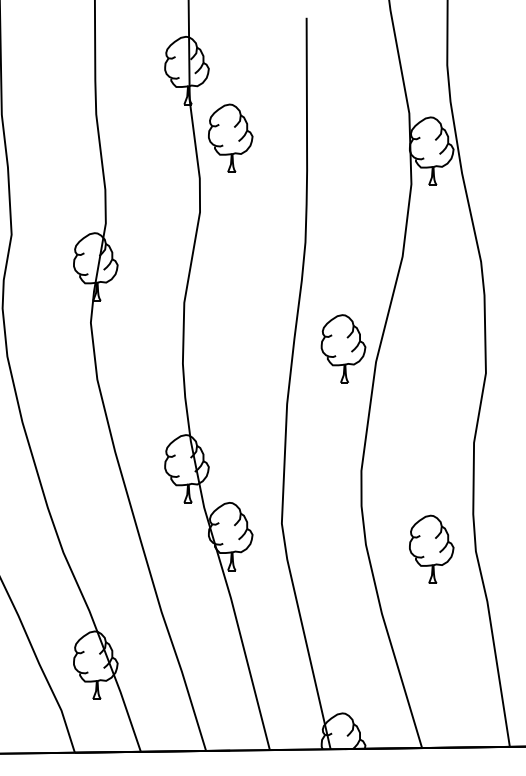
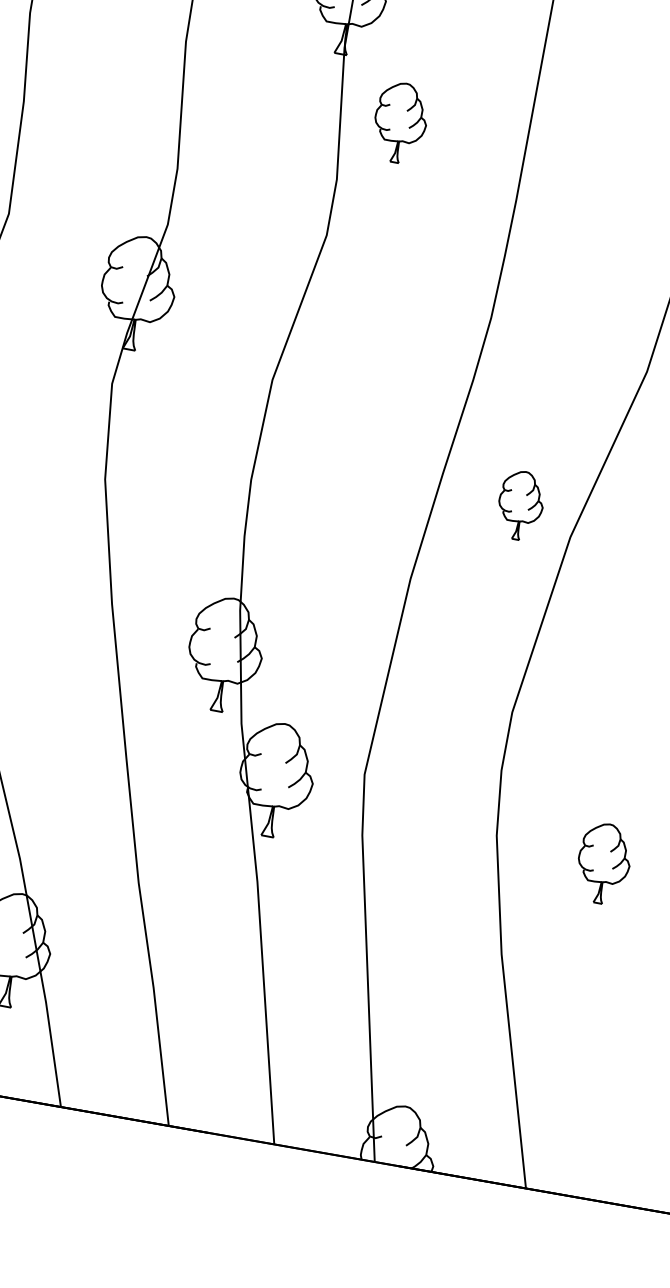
part: (230, 137) -> (400, 121), size x0.7
part: (343, 348) -> (520, 504), size x0.6
part: (431, 548) -> (603, 862), size x0.7

